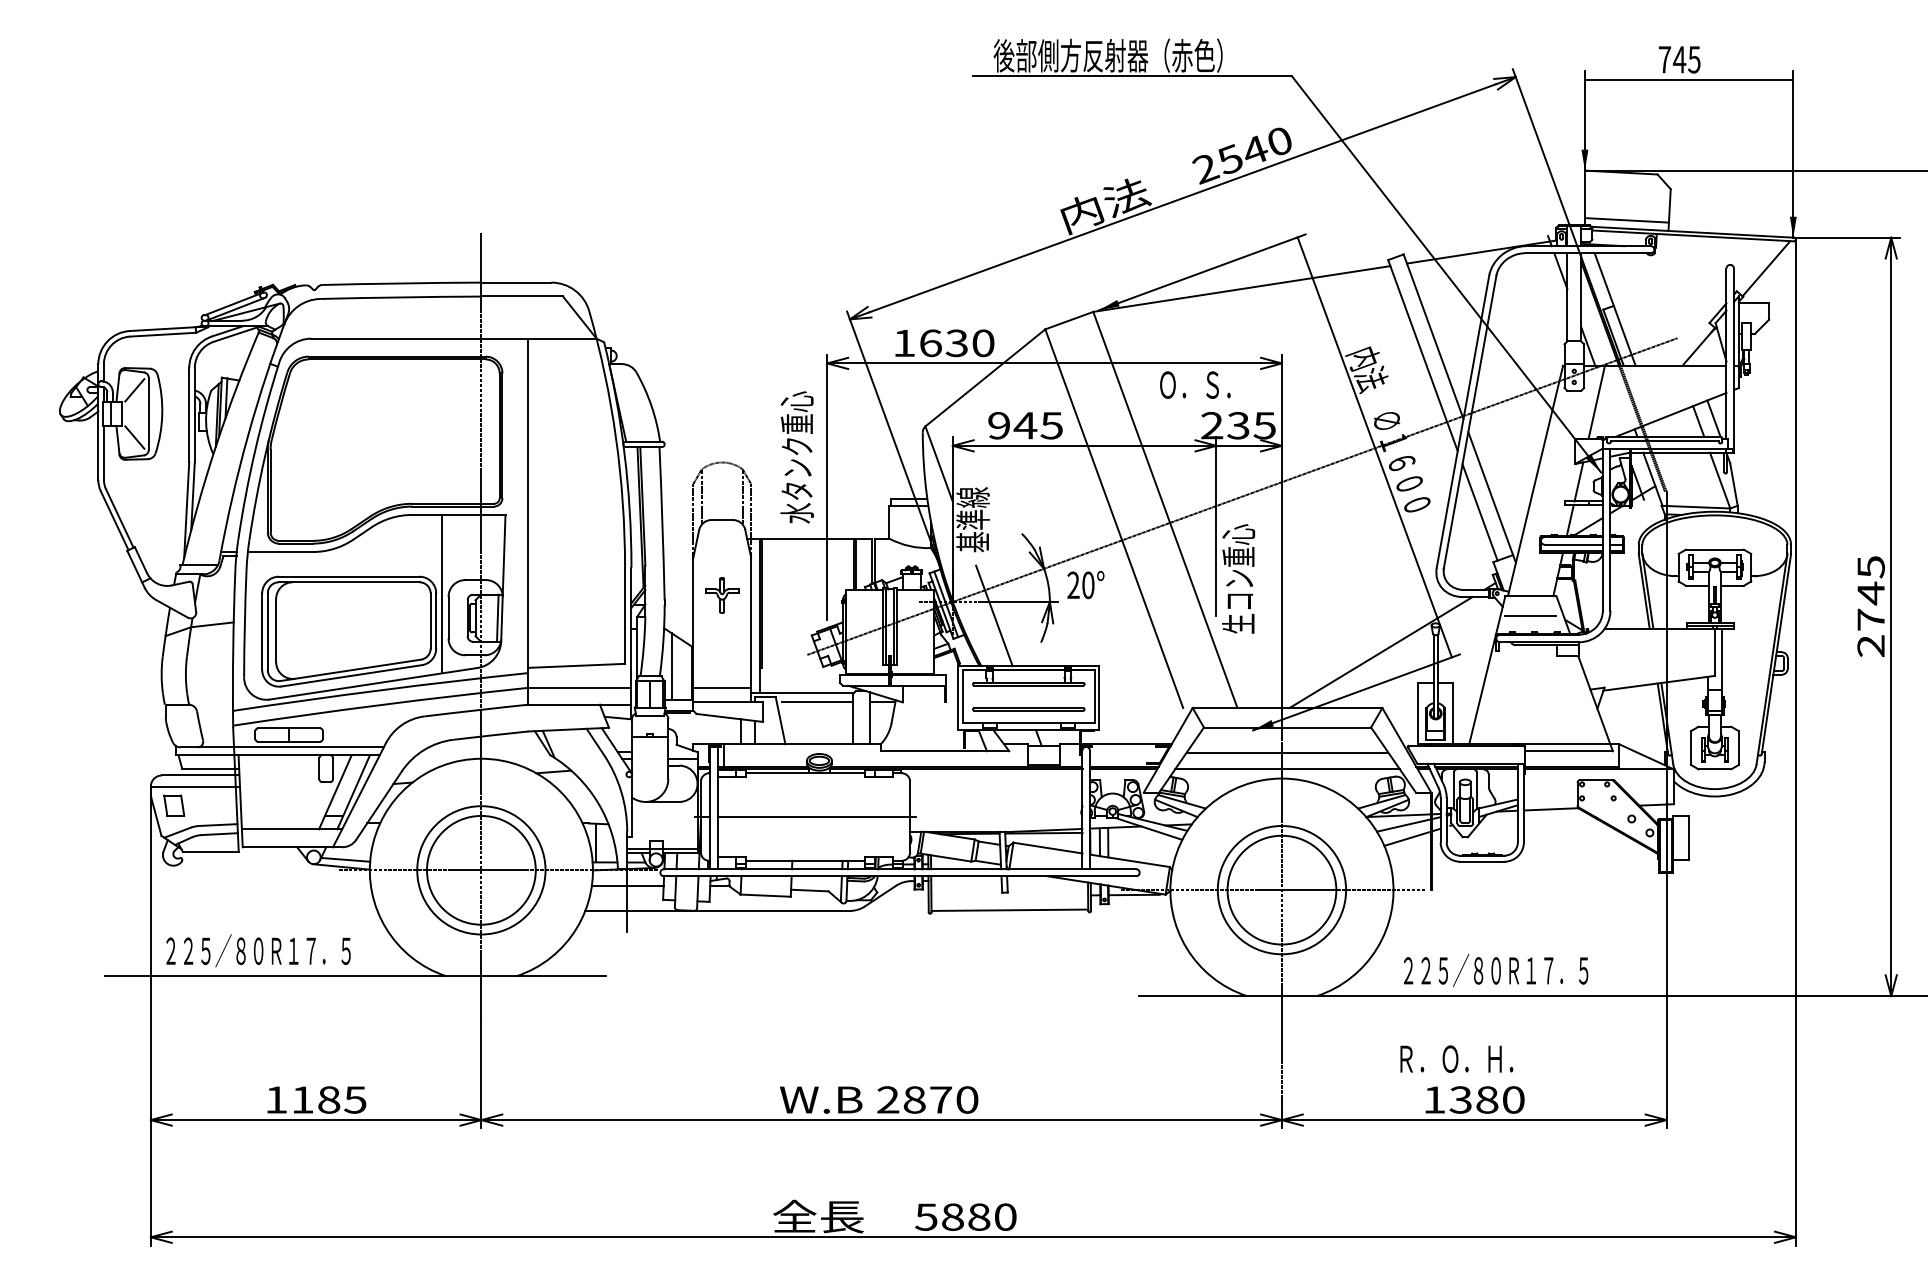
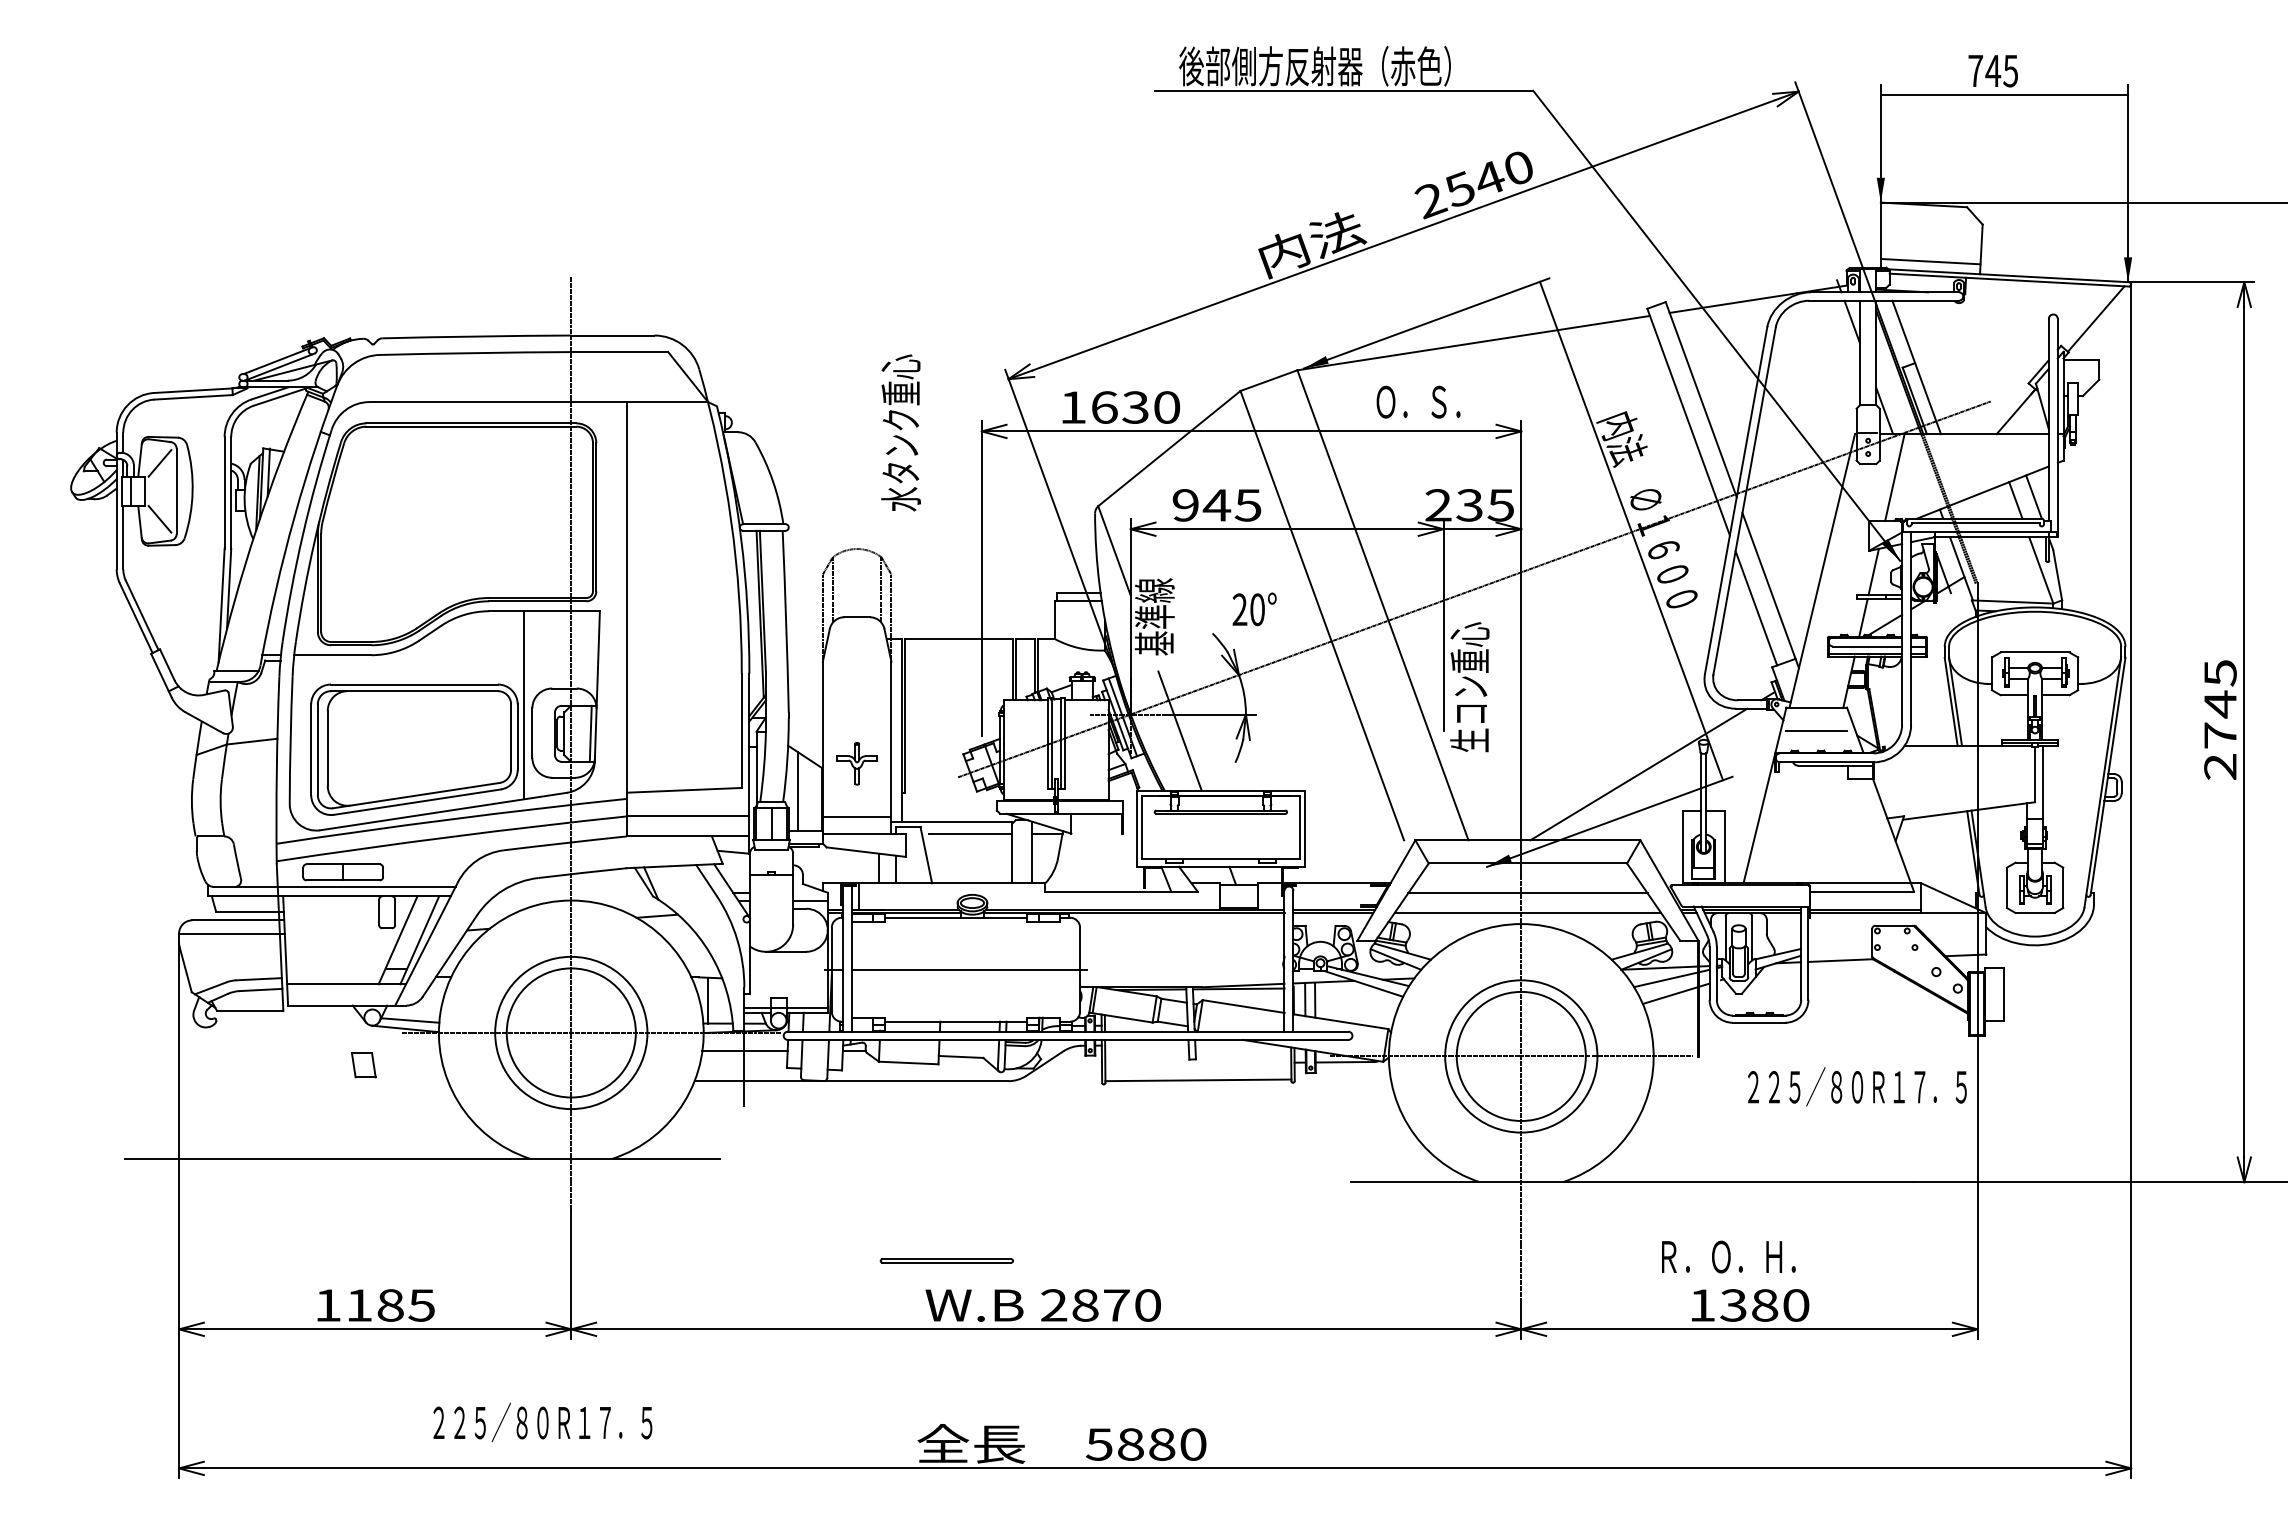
text: (1195, 384) -> (1418, 401), moved
text: (796, 457) -> (900, 432), moved
text: (1085, 585) -> (1254, 609), moved
part: (721, 595) -> (856, 763), moved
part: (1028, 708) -> (946, 1260), moved
part: (173, 805) -> (363, 1065), moved
text: (258, 950) -> (542, 1422), moved
text: (1496, 970) -> (1857, 1086), moved

